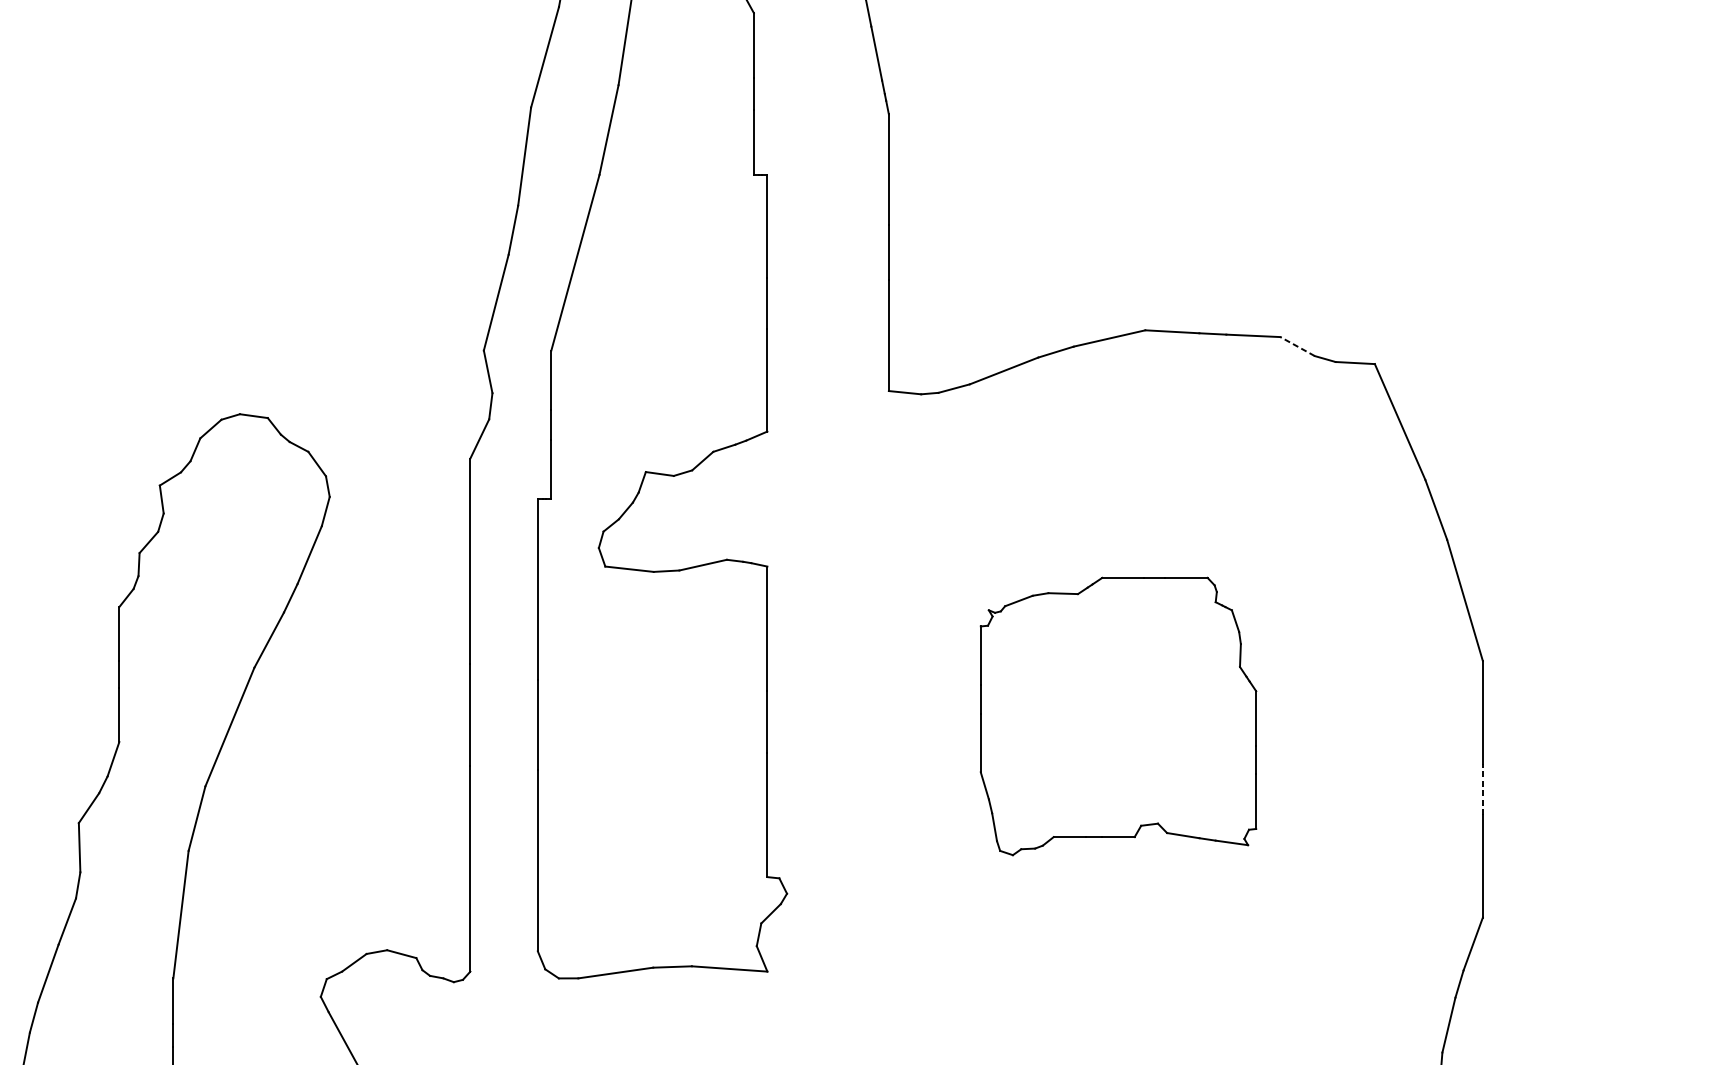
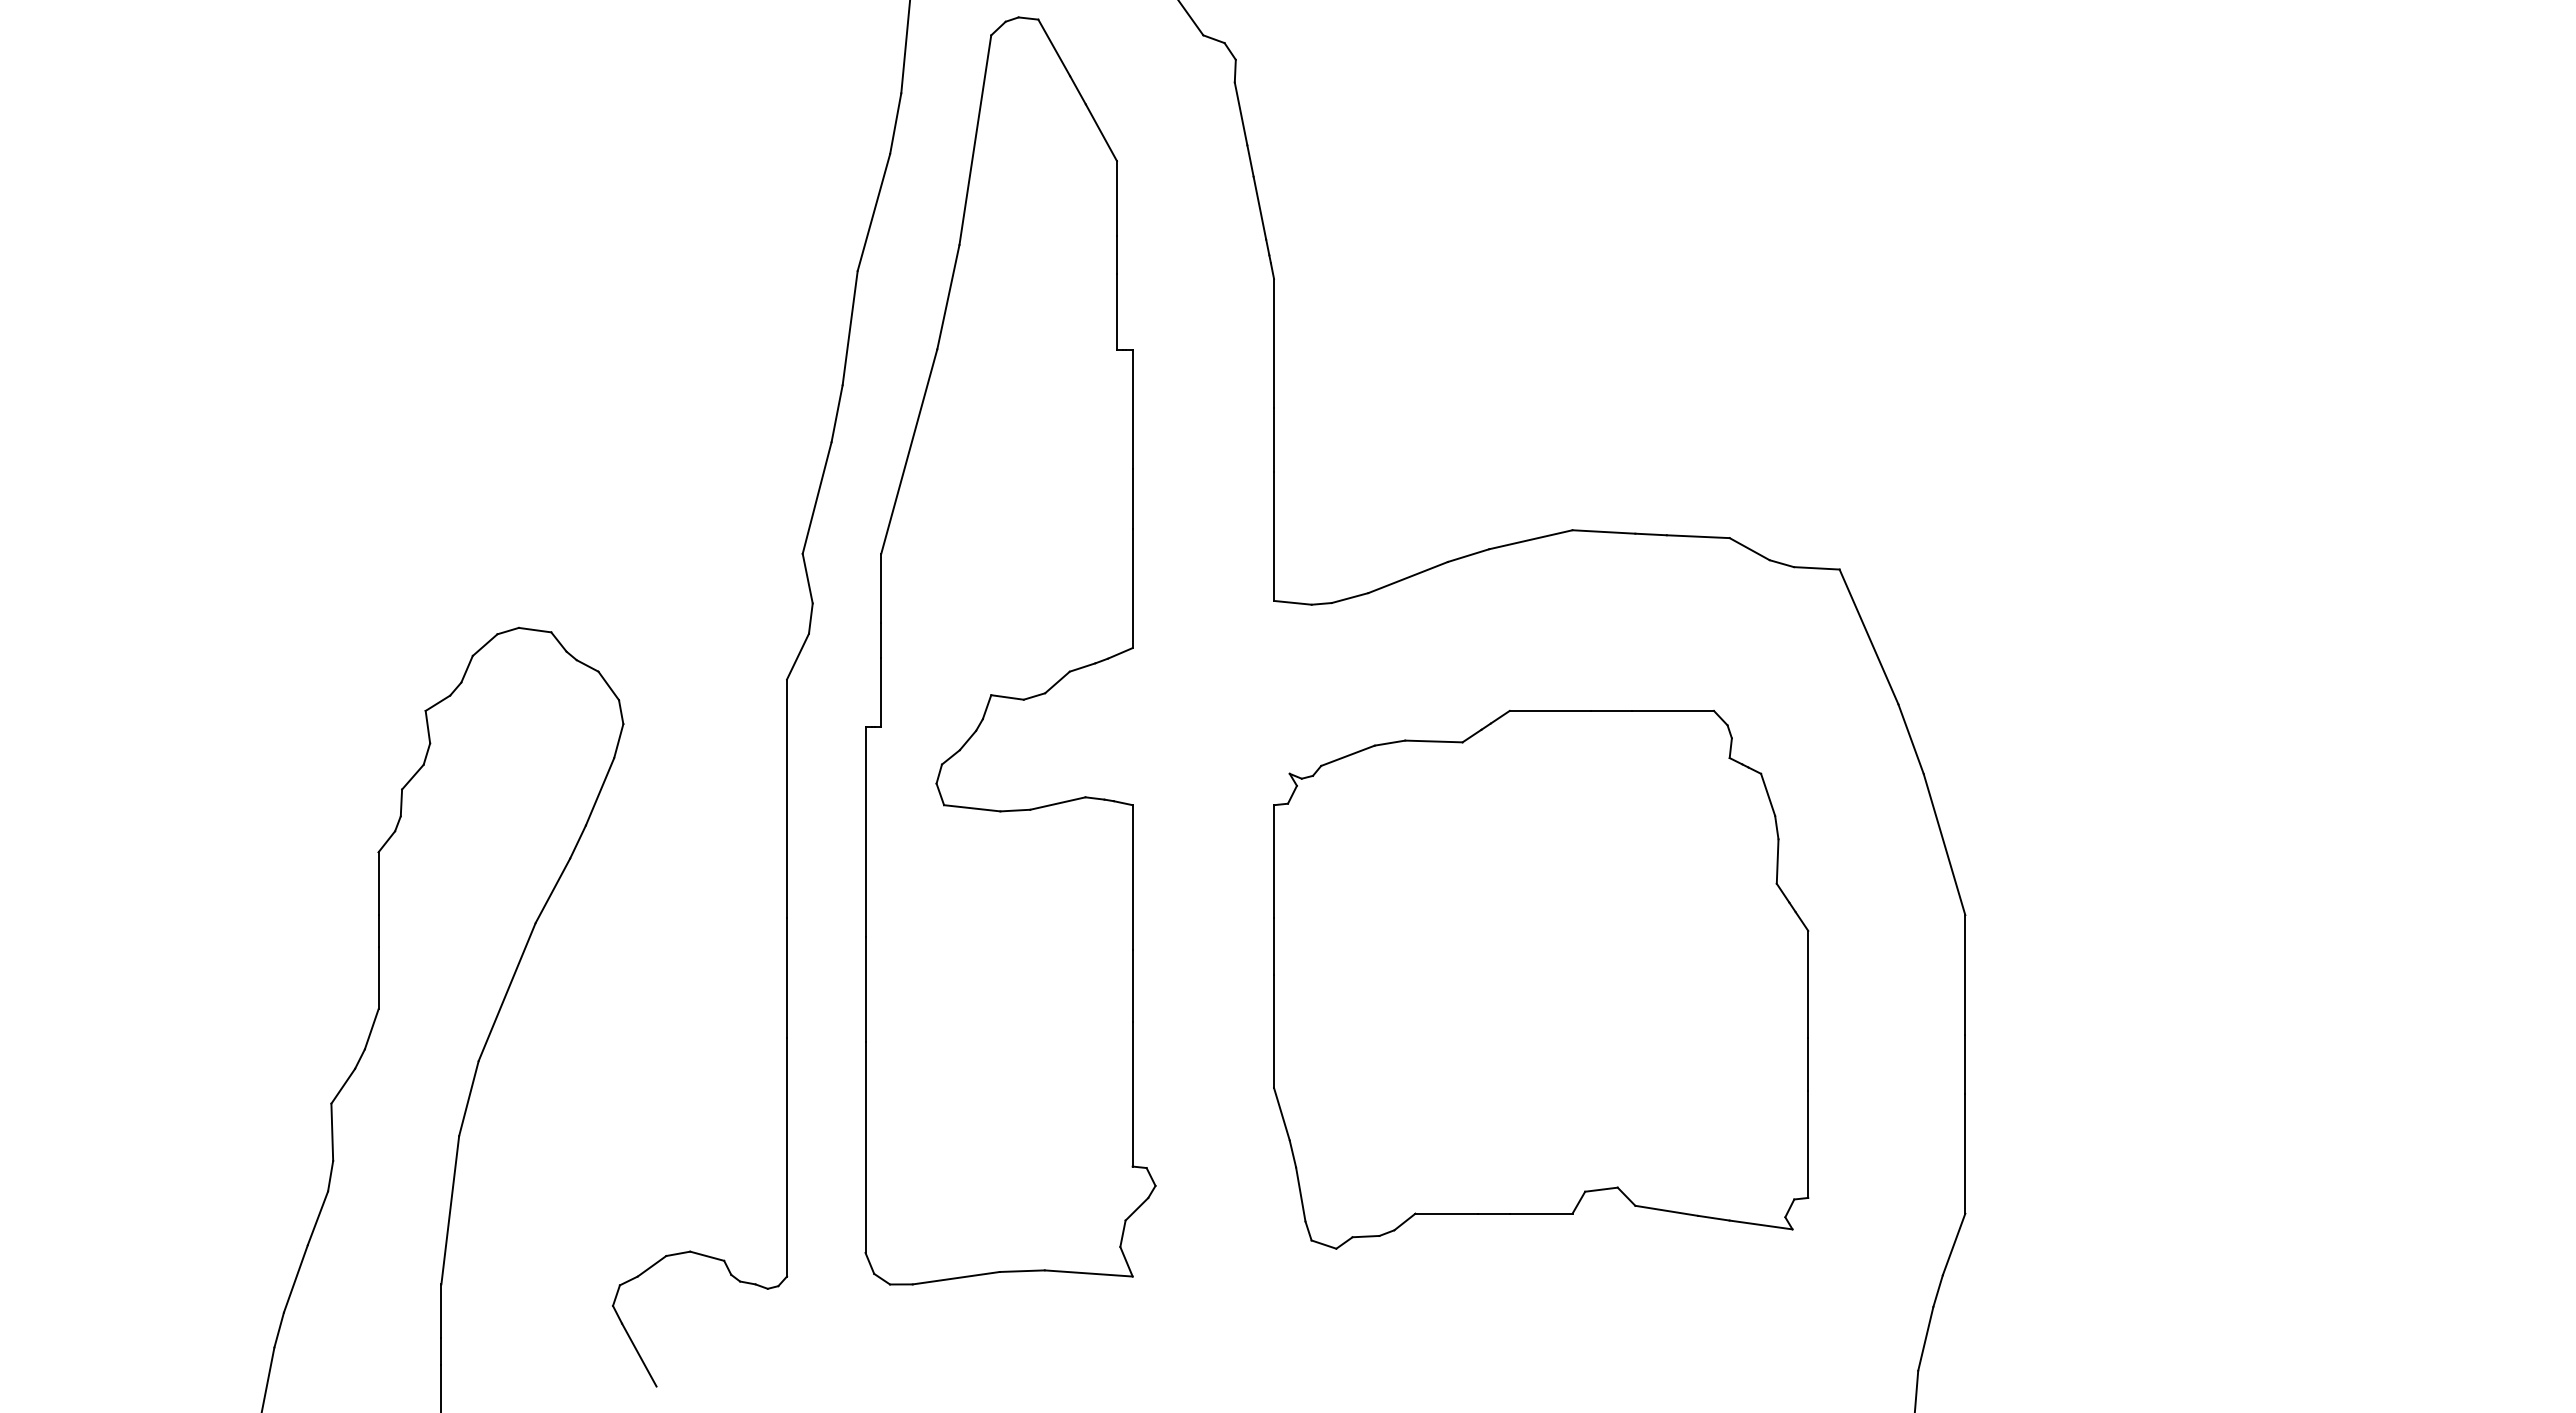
line: (1297, 346) -> (1749, 549), dashed -> solid
part: (1118, 716) -> (1541, 979), size x1.67
line: (1483, 789) -> (1965, 1064), dashed -> solid

